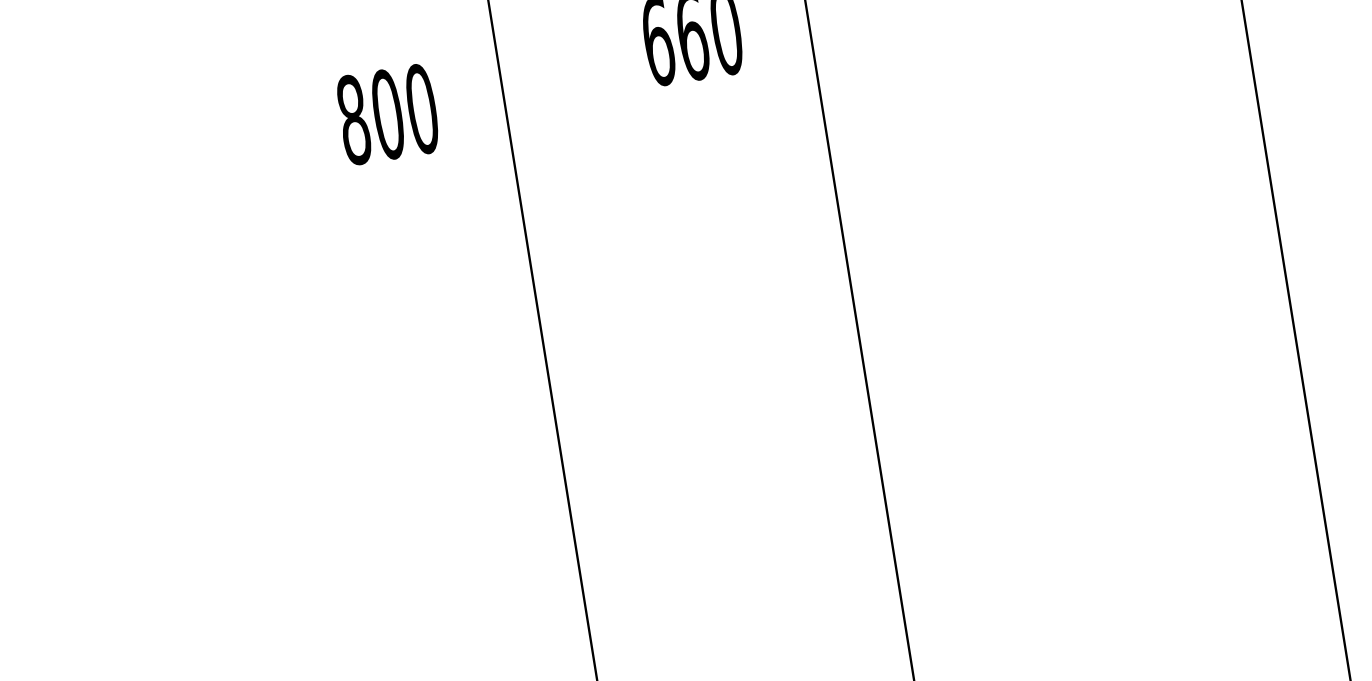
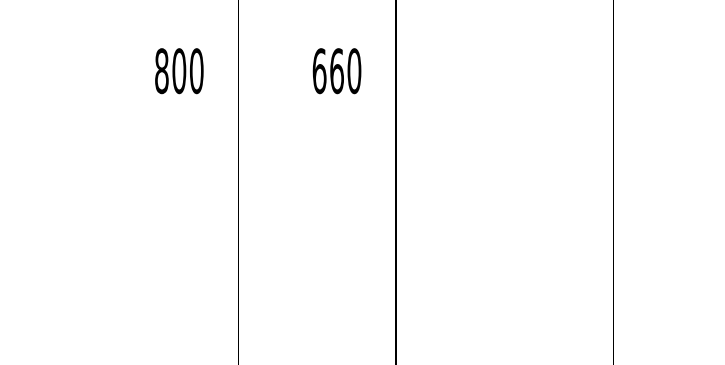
text: (388, 115) -> (179, 71), moved

